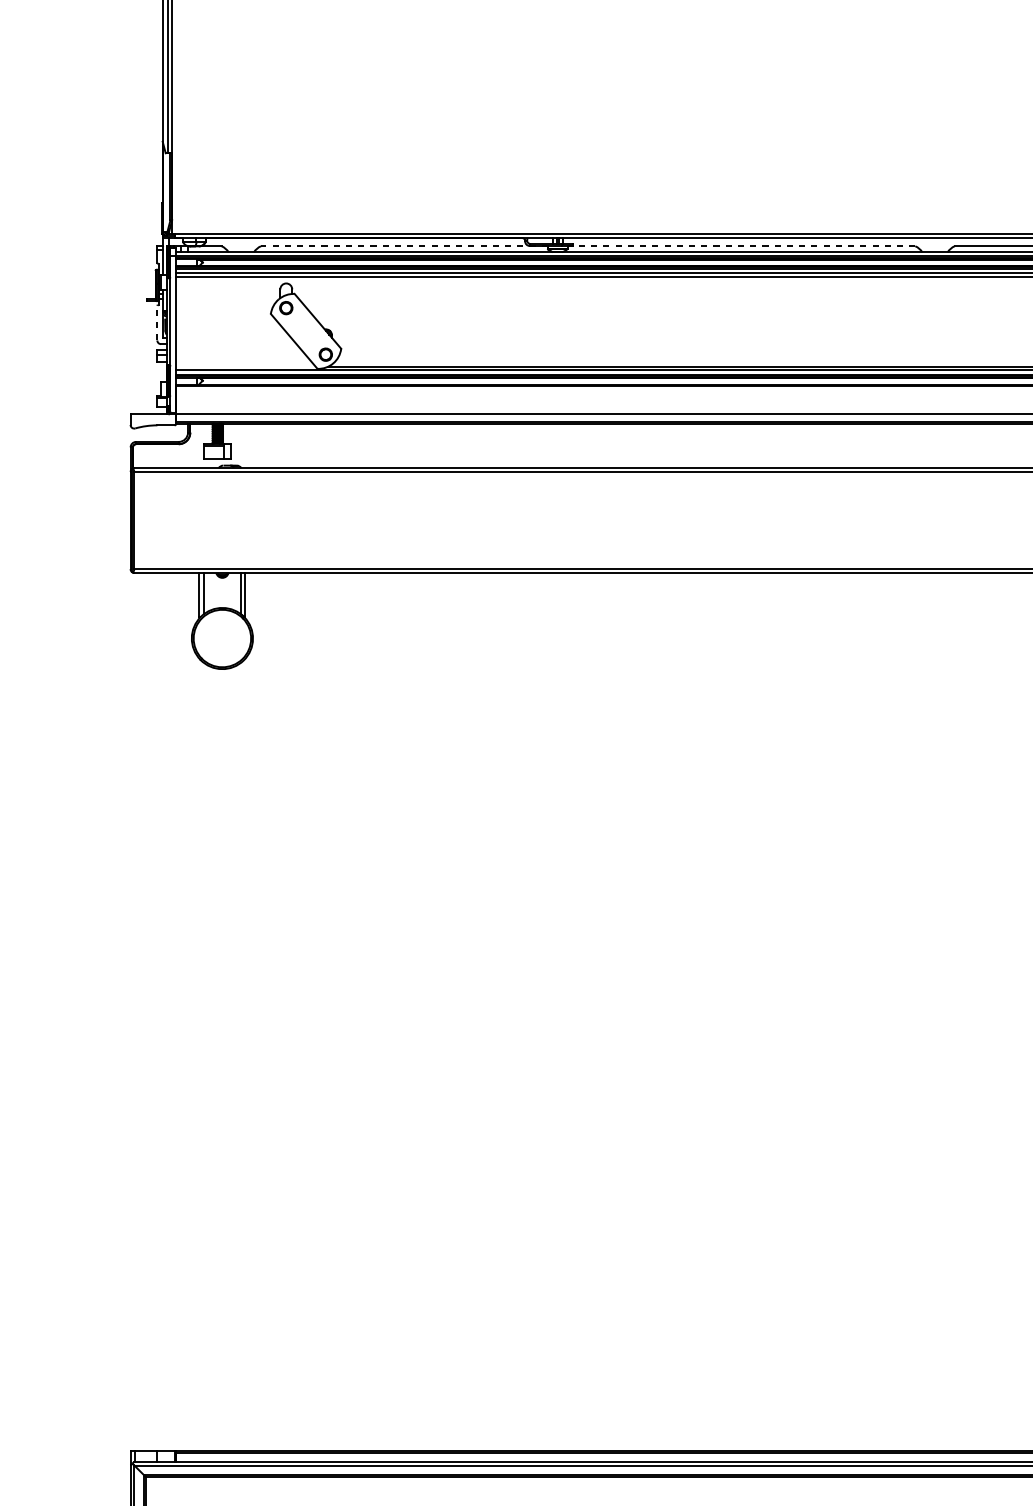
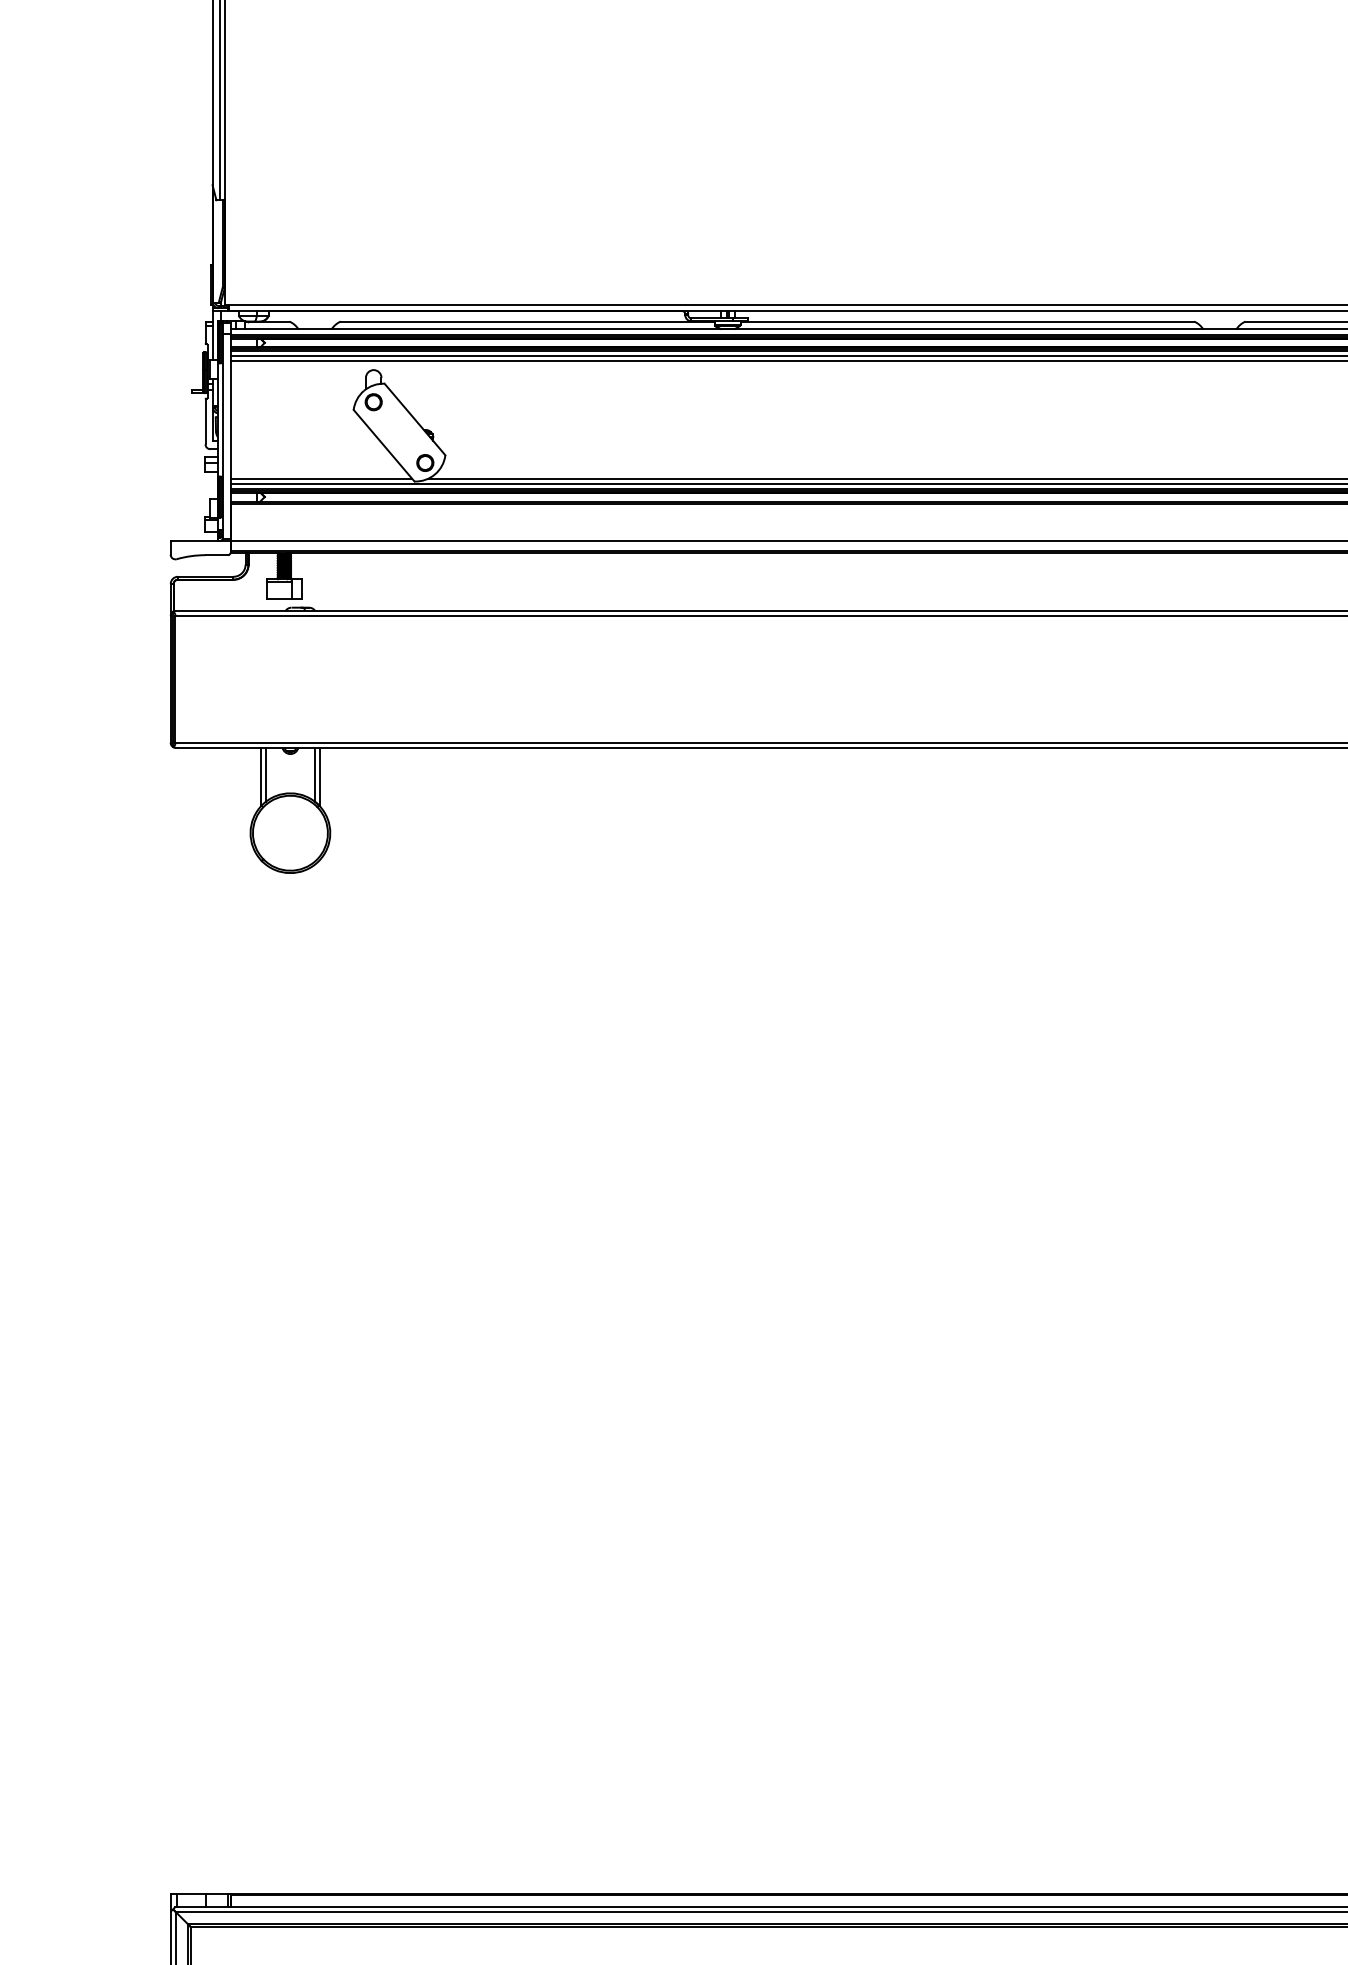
line: (404, 246) -> (527, 321), dashed -> solid
line: (741, 246) -> (967, 321), dashed -> solid
line: (157, 322) -> (205, 421), dashed -> solid
line: (246, 366) -> (321, 478), added

